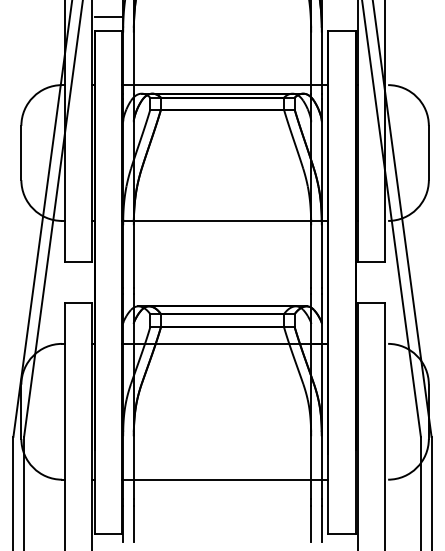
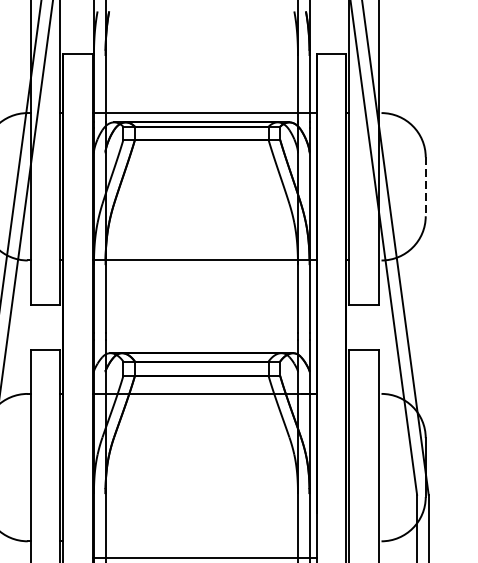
line: (107, 16) -> (76, 38), removed
line: (428, 153) -> (425, 187), solid -> dashed
line: (224, 479) -> (203, 557), moved

